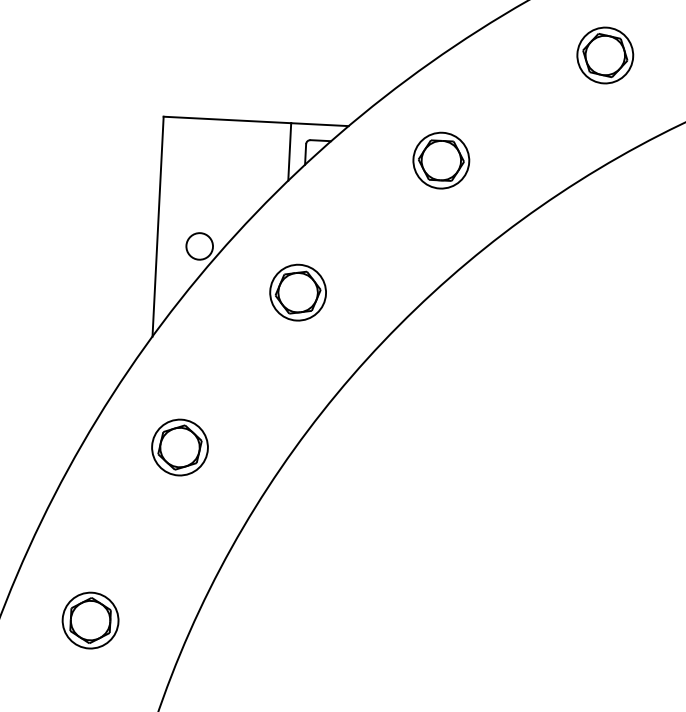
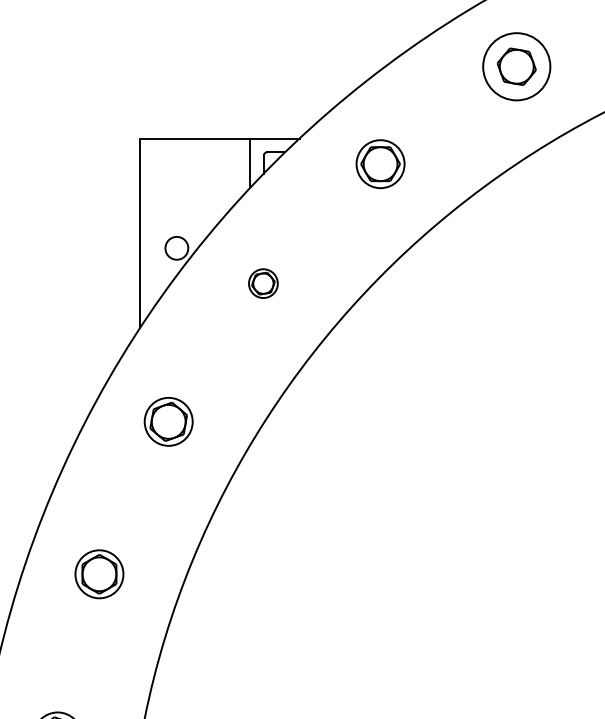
circle: (605, 55) -> (516, 66), size x1.4
part: (298, 292) -> (263, 283), size x0.6

